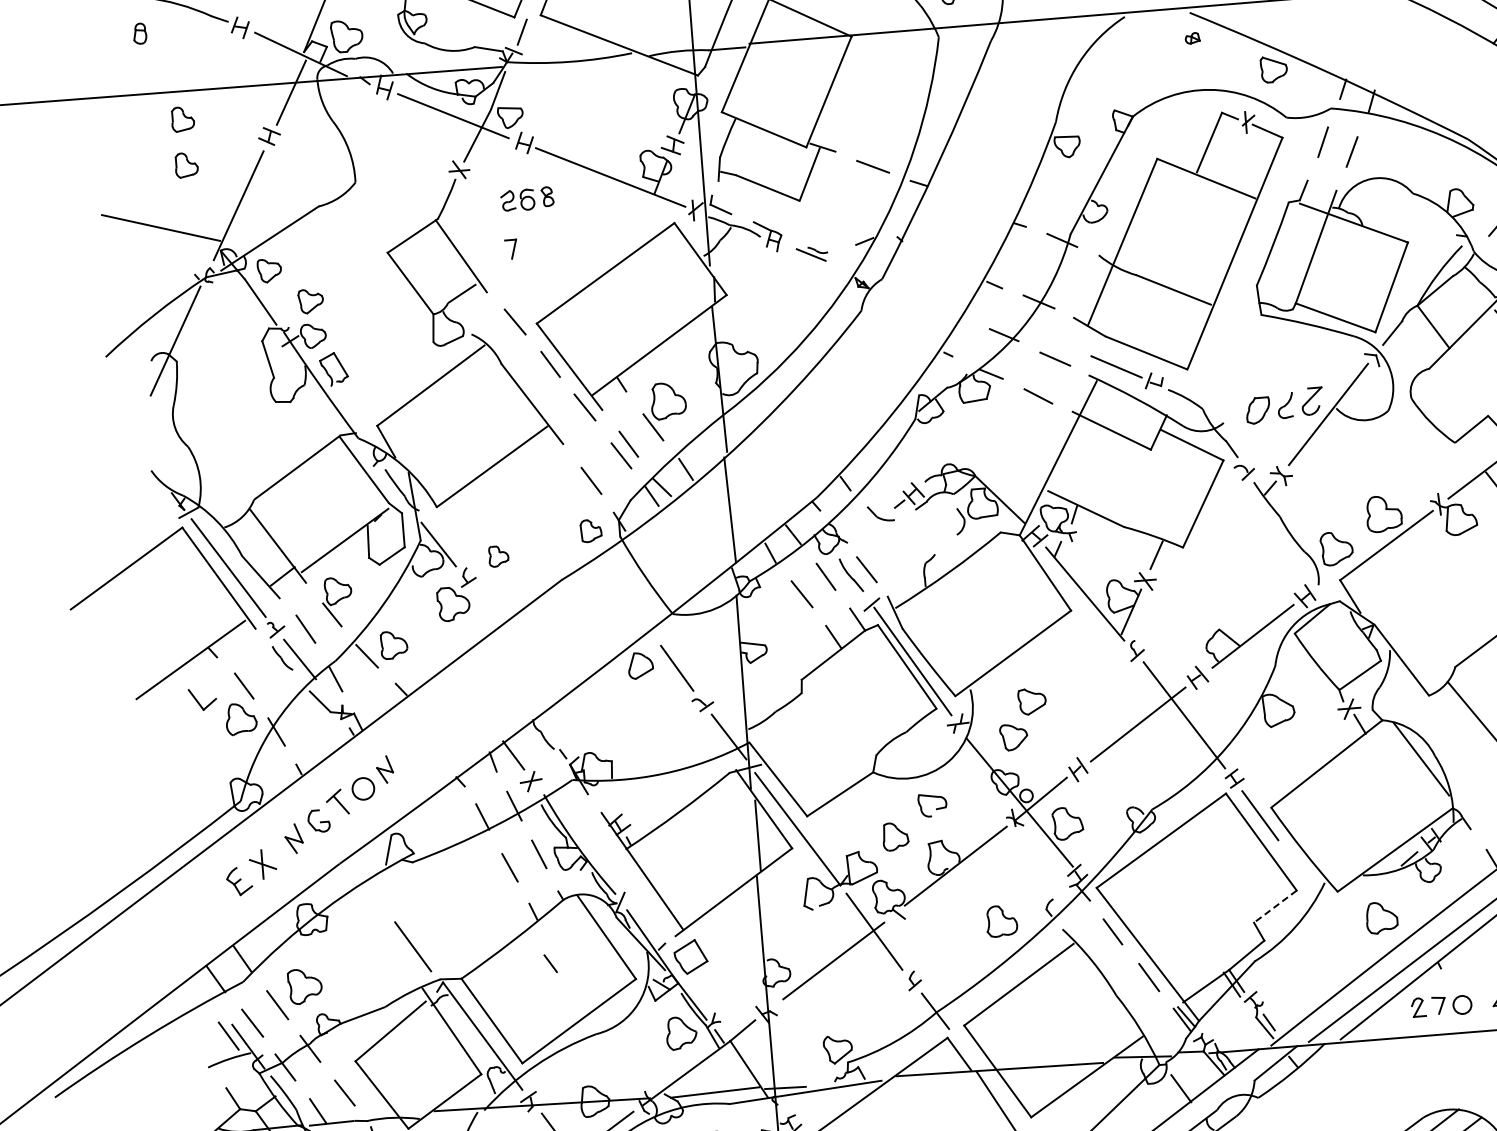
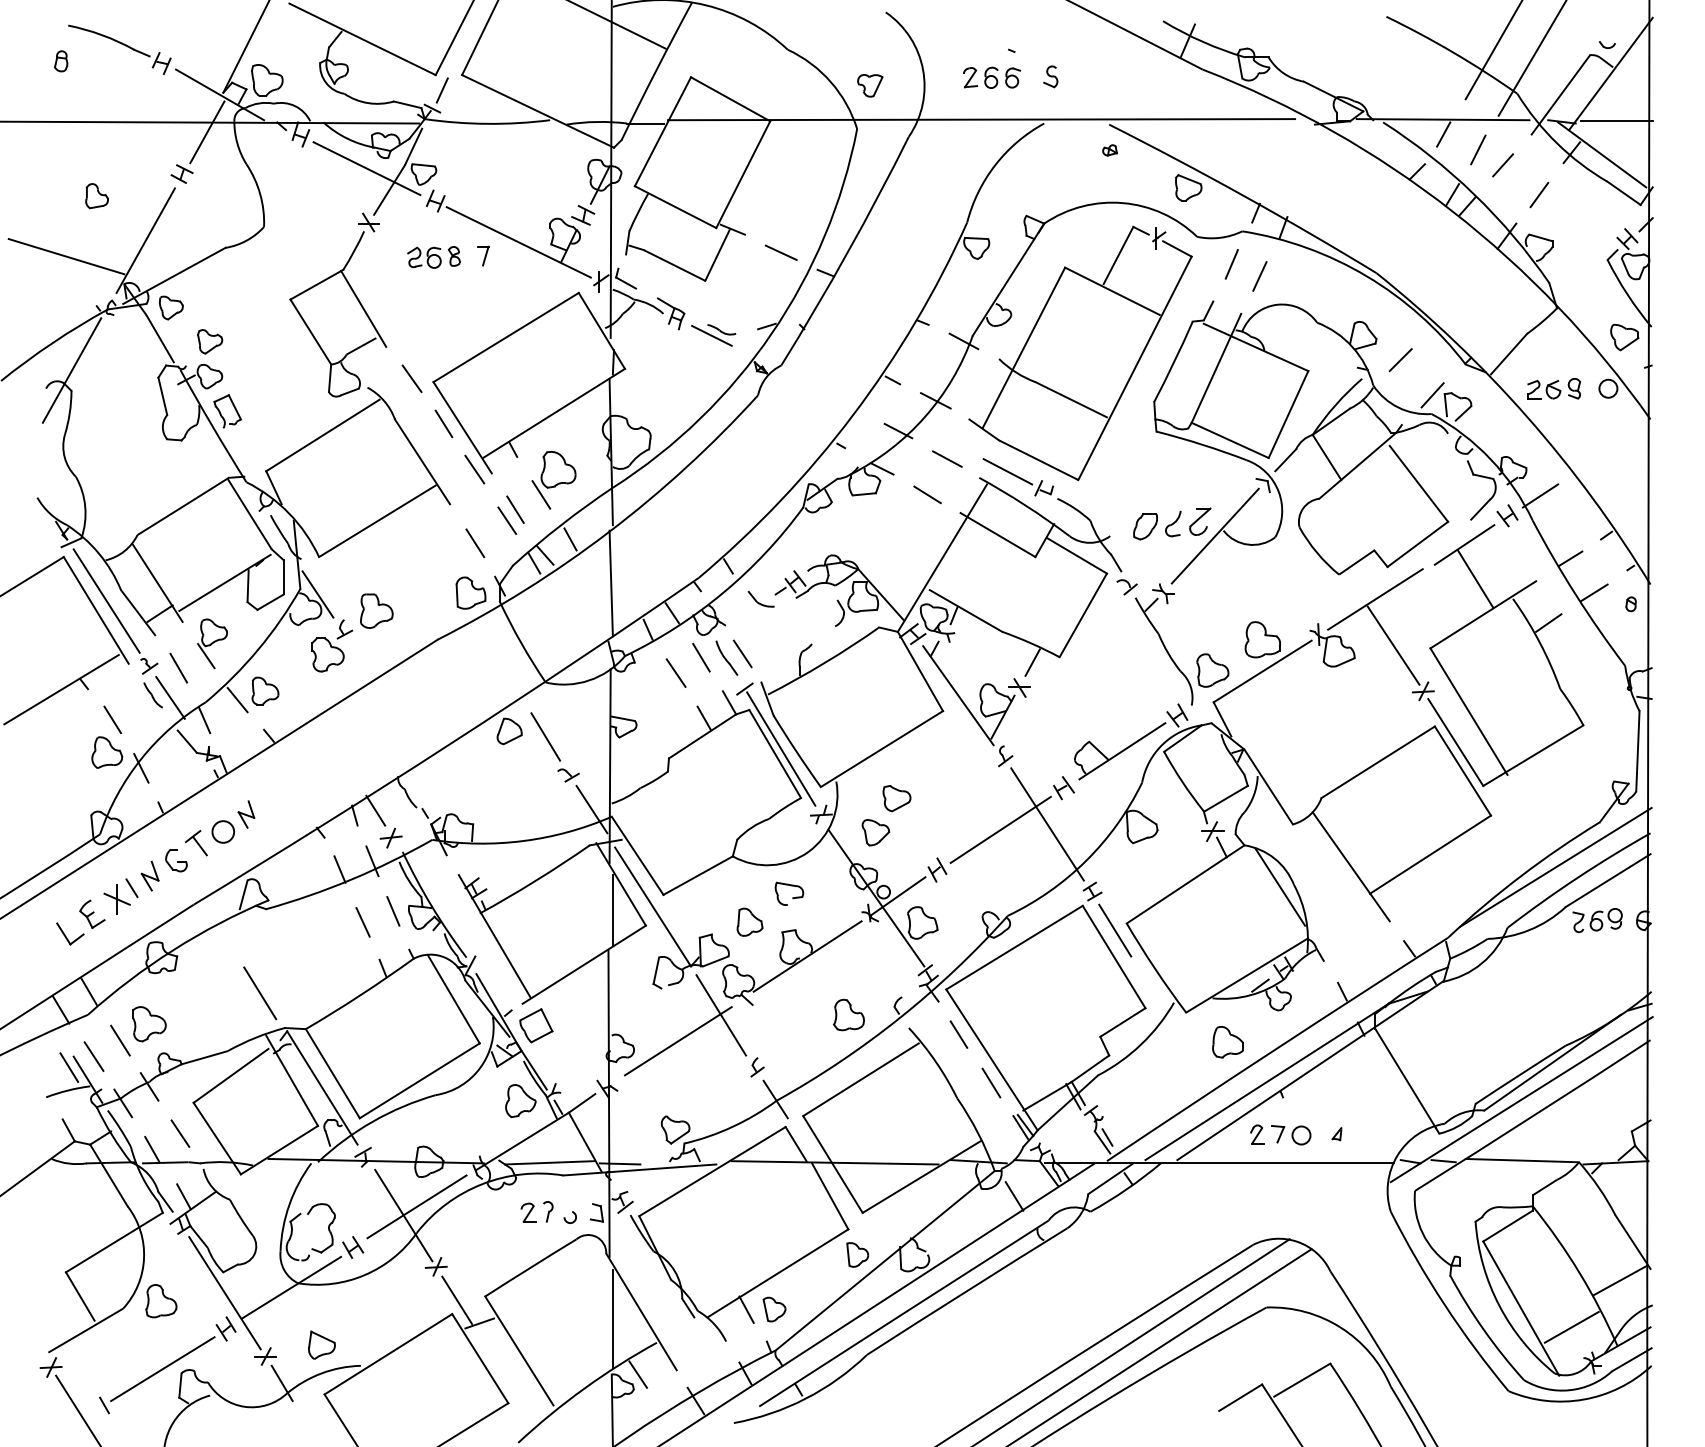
part: (182, 119) -> (96, 150), removed
part: (511, 248) -> (483, 255), moved
part: (812, 254) -> (713, 335), size x1.43
part: (590, 530) -> (470, 592), size x1.43
part: (498, 555) -> (376, 610), size x1.67
part: (202, 698) -> (70, 933), moved
line: (1274, 906) -> (1122, 1022), dashed -> solid
line: (550, 963) -> (131, 888), moved

